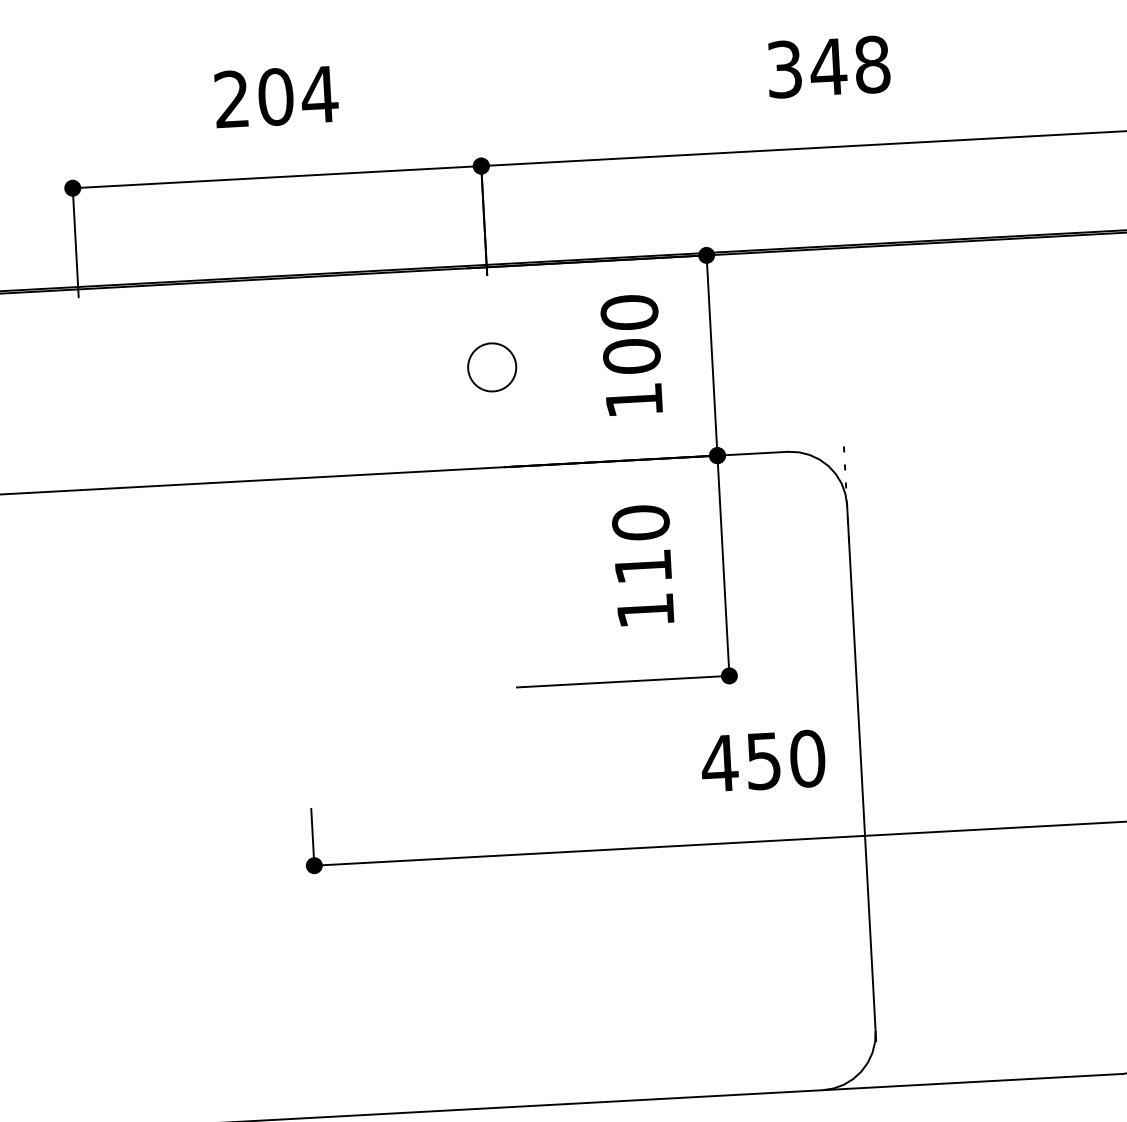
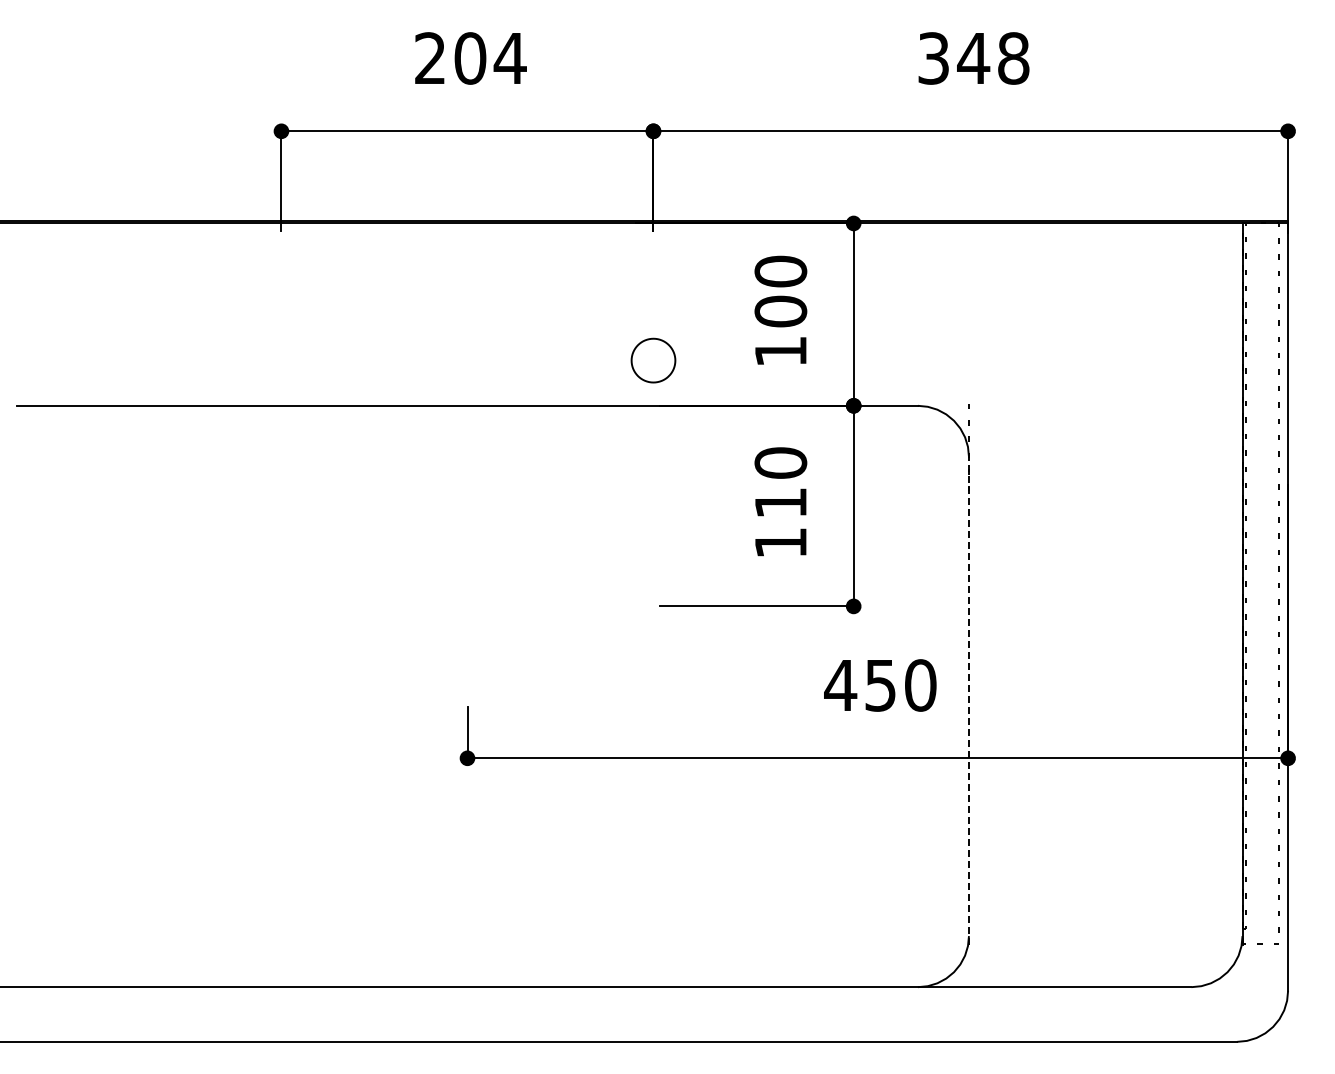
part: (492, 367) -> (653, 360), moved
line: (861, 772) -> (968, 700), solid -> dashed

